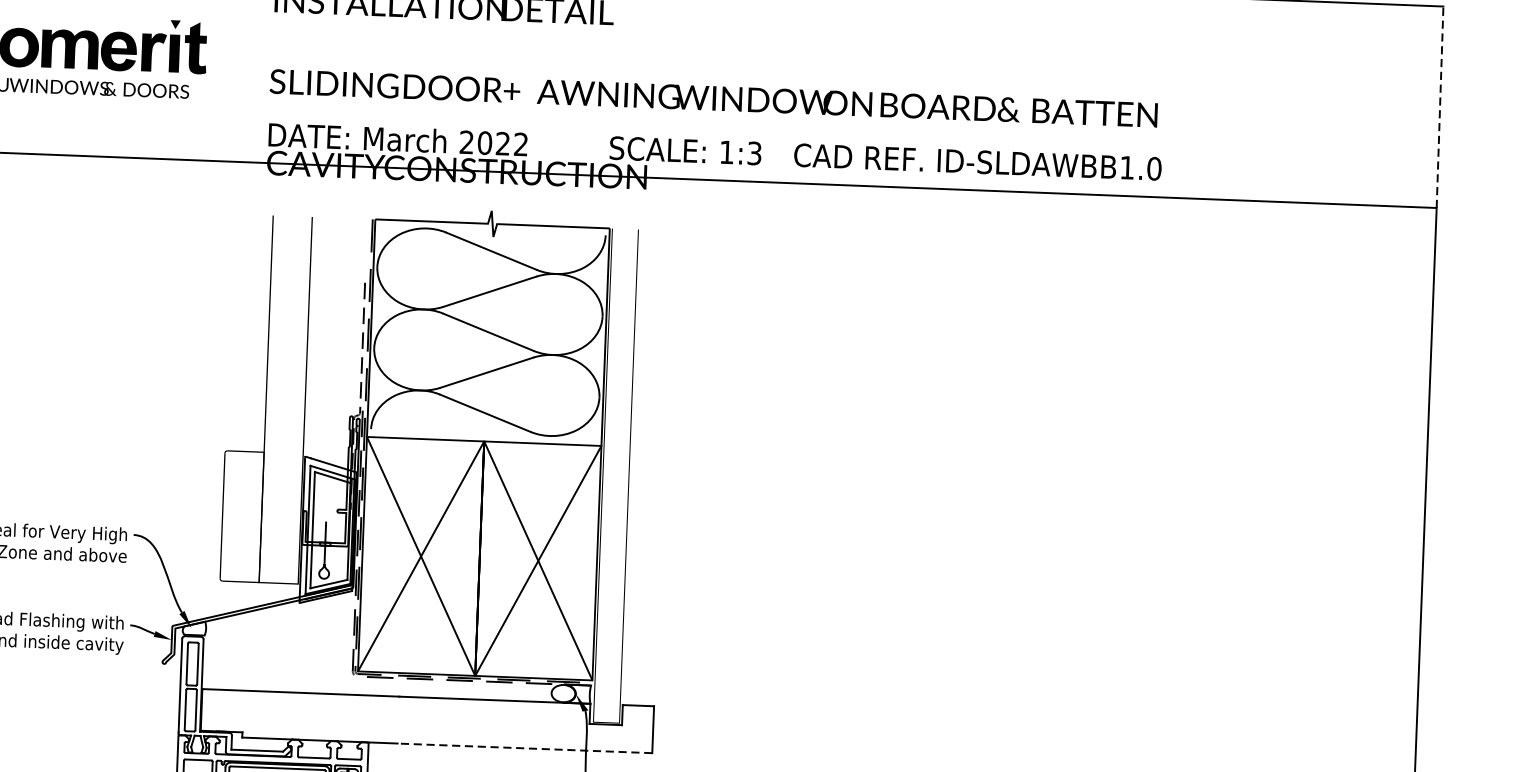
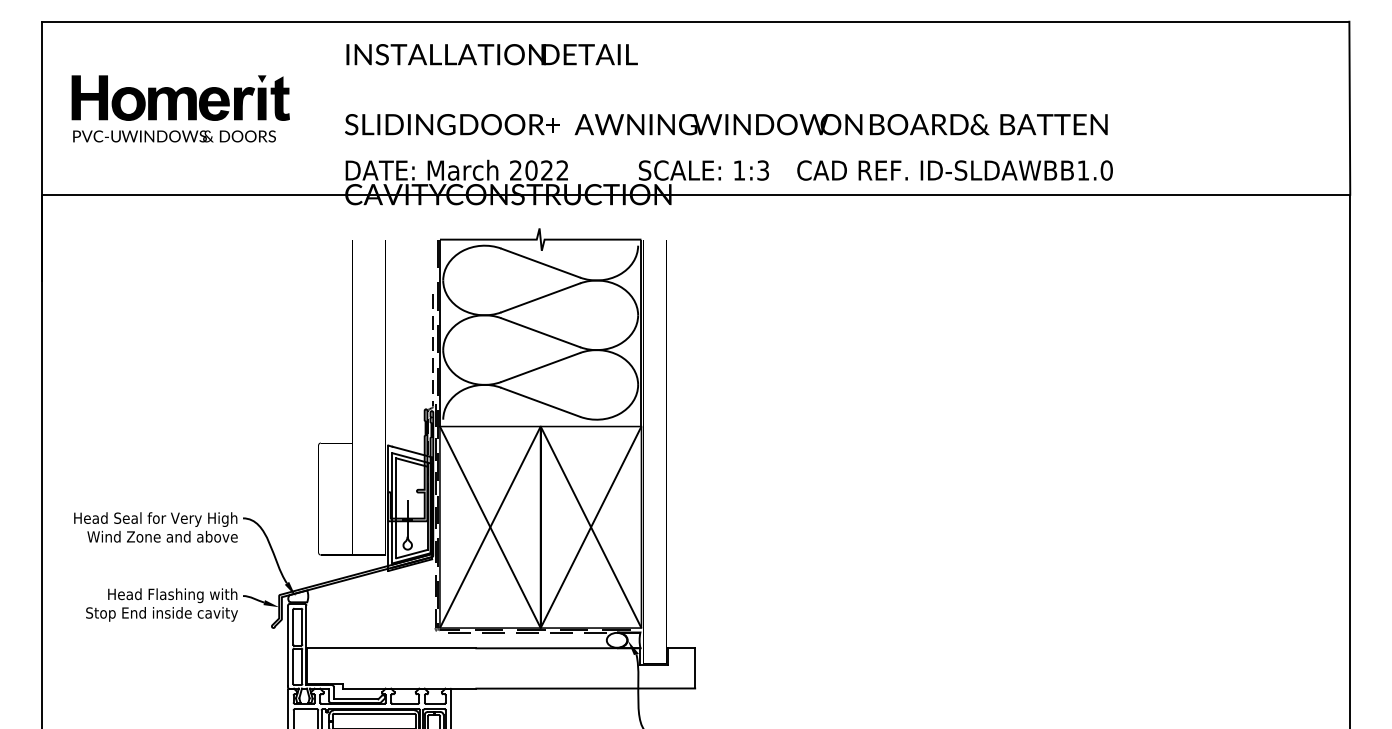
line: (1439, 107) -> (1349, 108), dashed -> solid
line: (524, 748) -> (585, 688), dashed -> solid

